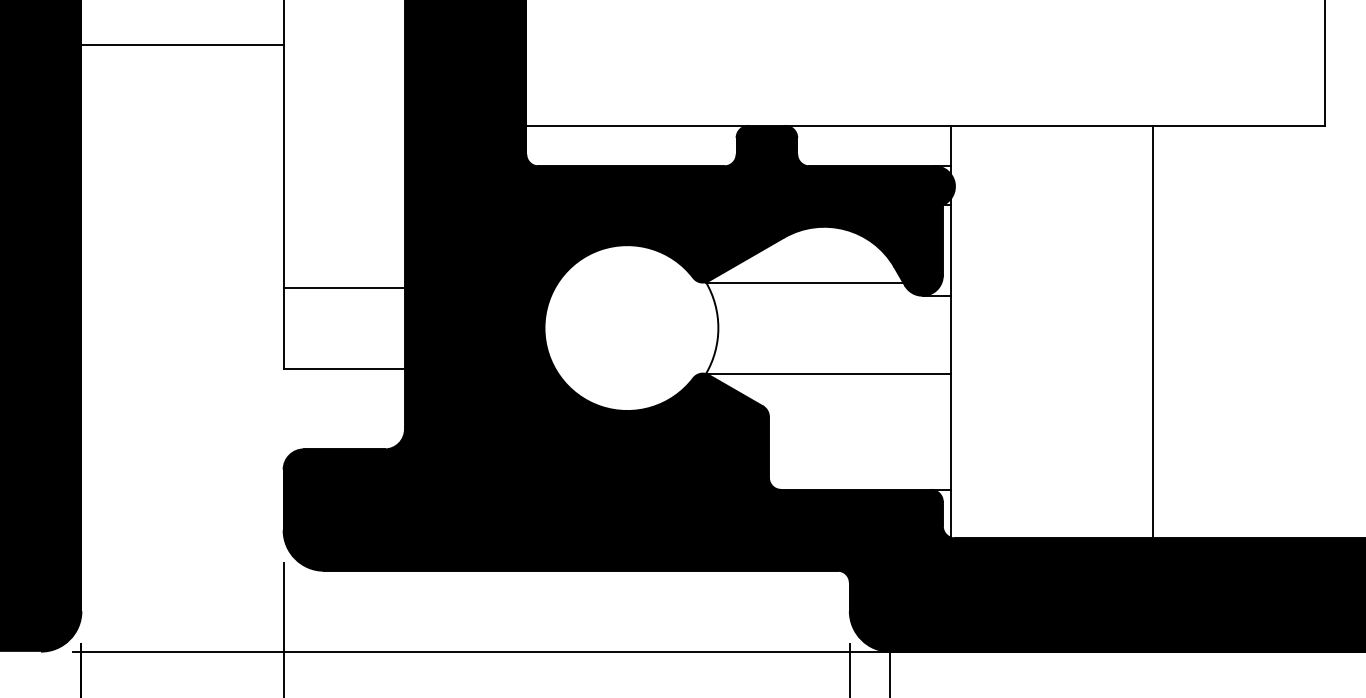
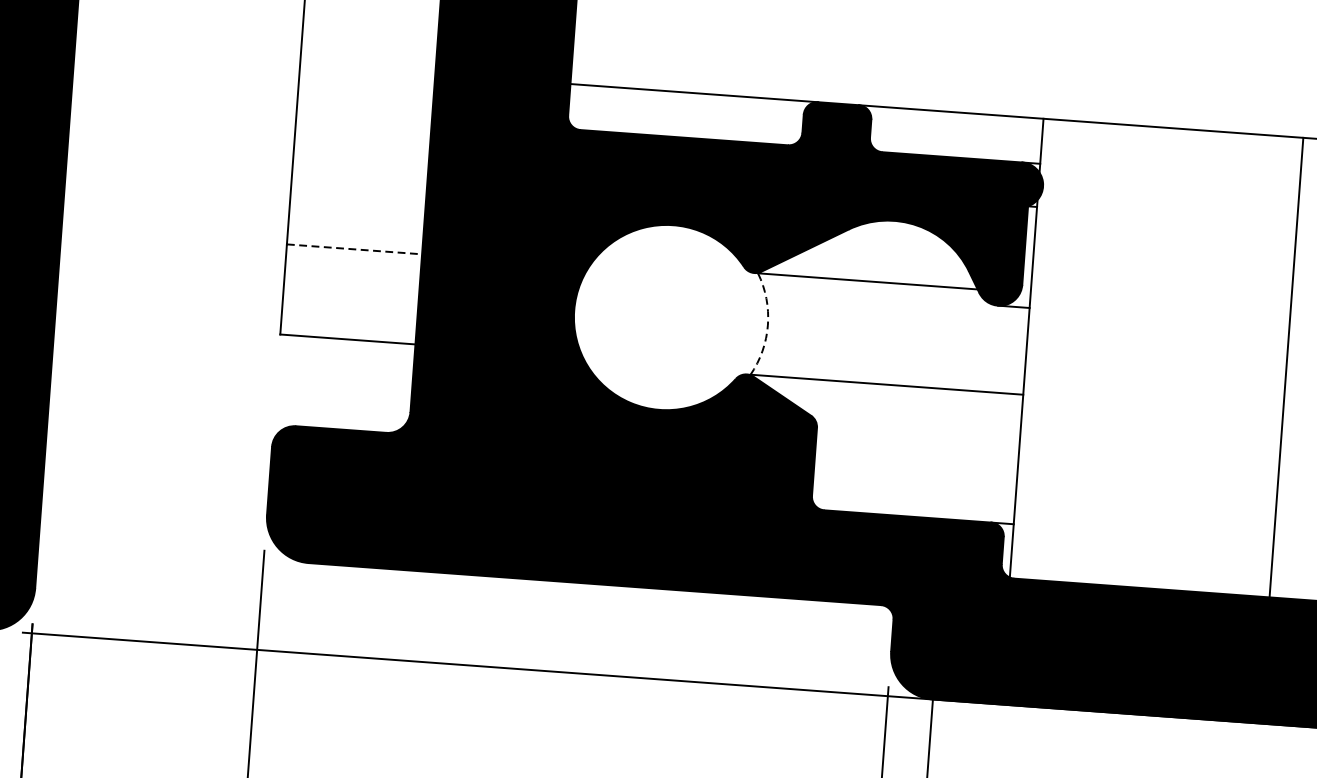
line: (344, 287) -> (354, 249), solid -> dashed
arc: (718, 328) -> (768, 325), solid -> dashed
line: (1153, 331) -> (1286, 366), moved

